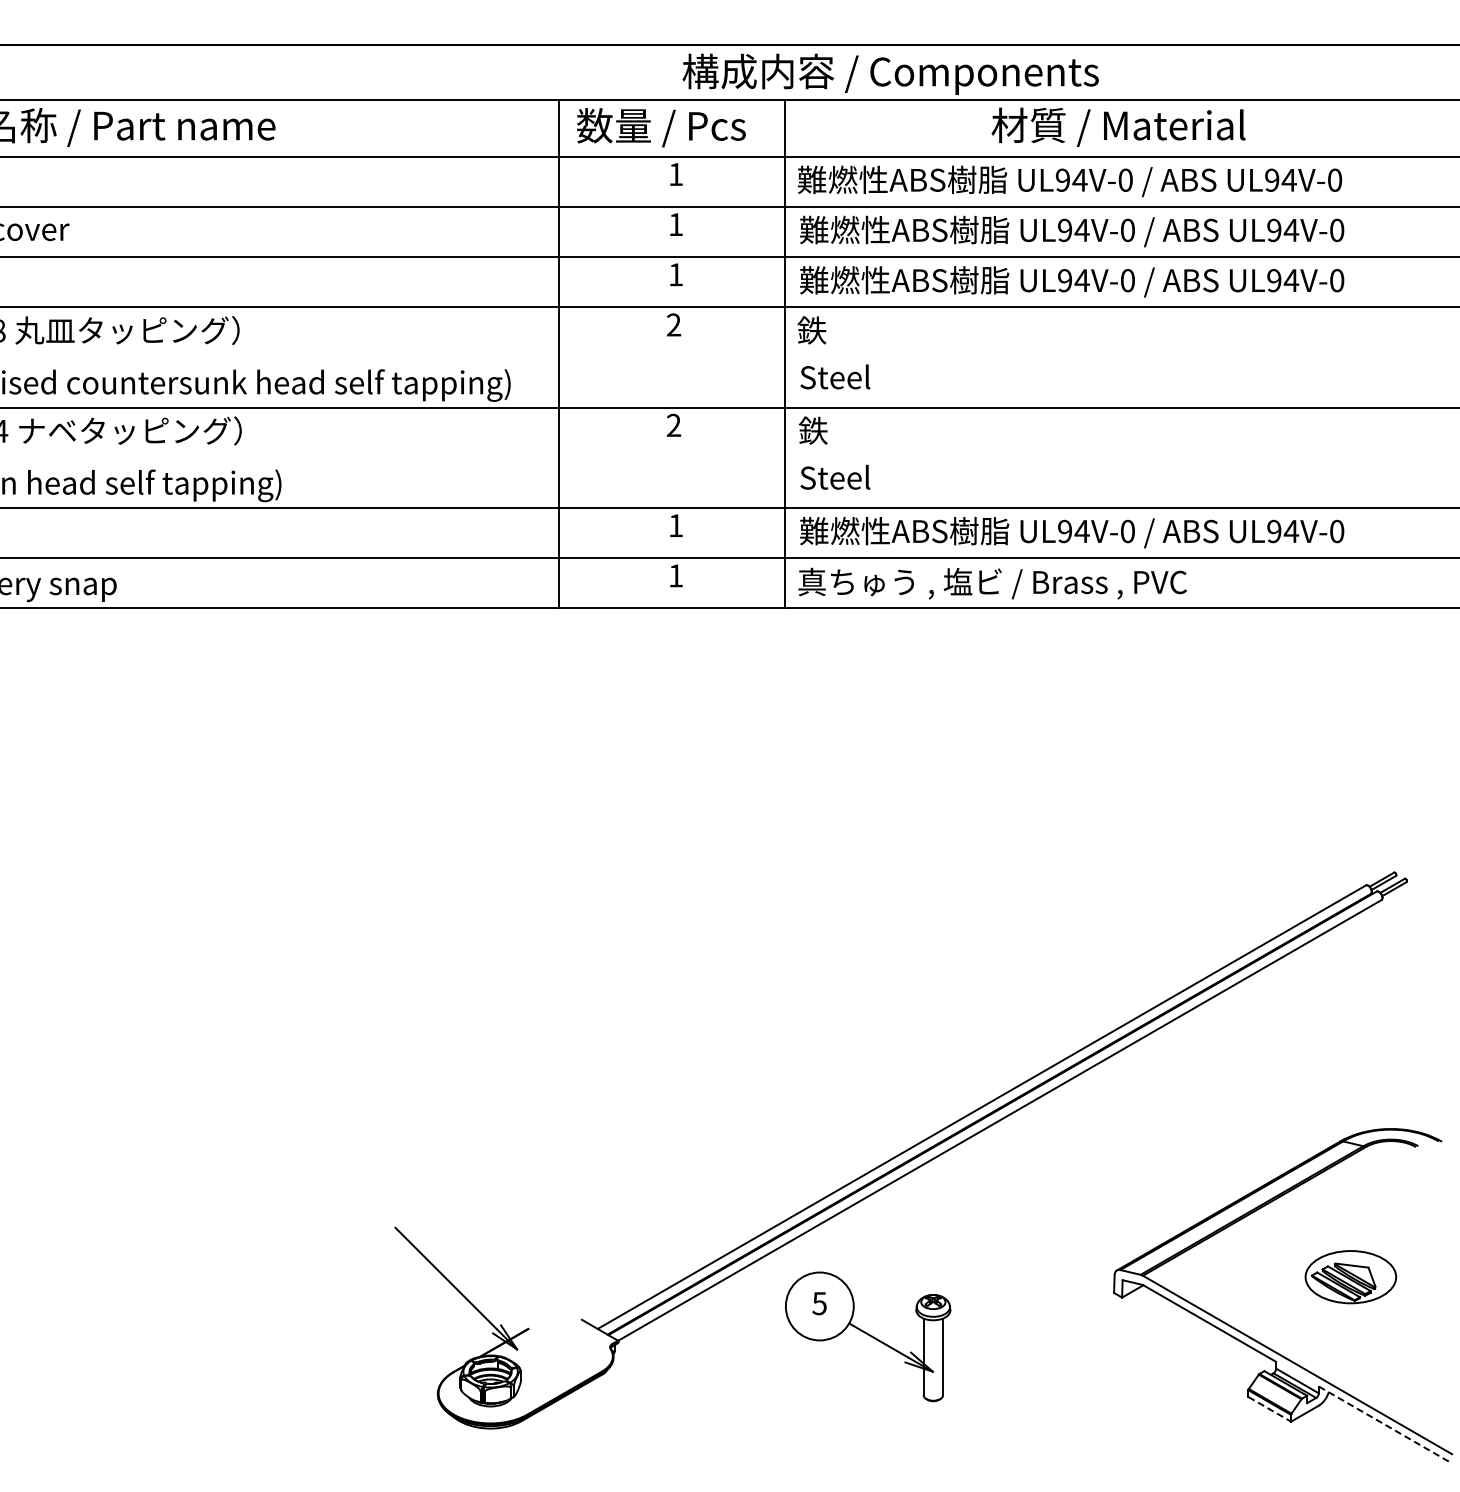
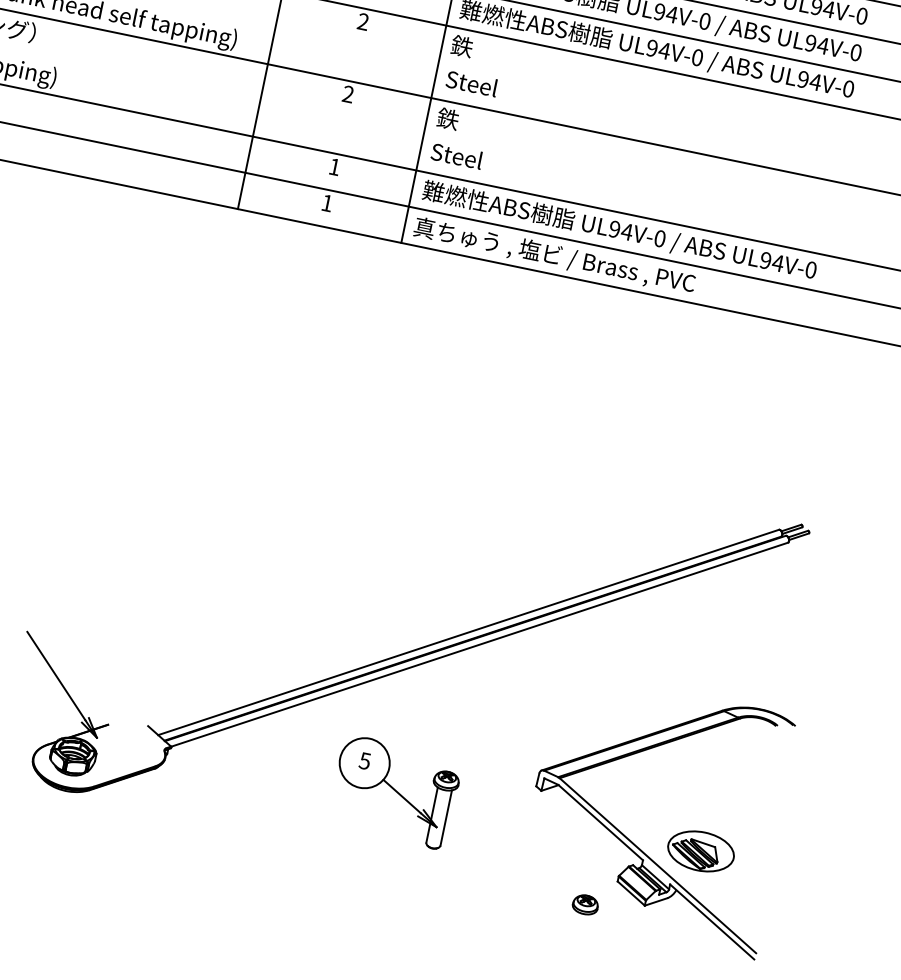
part: (1350, 1277) -> (700, 851), moved
part: (868, 1336) -> (395, 792), moved
line: (1269, 1409) -> (631, 893), dashed -> solid
line: (1385, 1425) -> (712, 922), dashed -> solid
part: (1212, 1436) -> (585, 904), added

